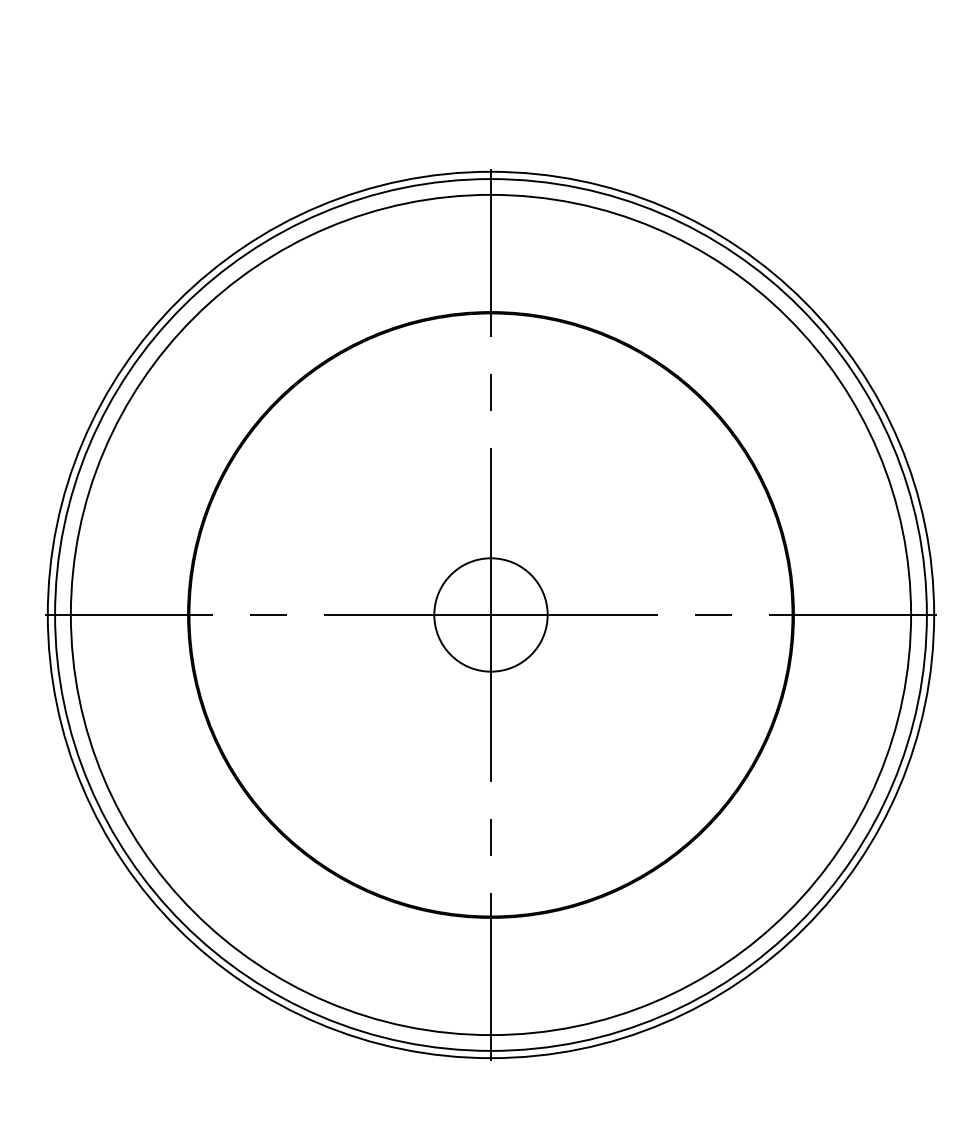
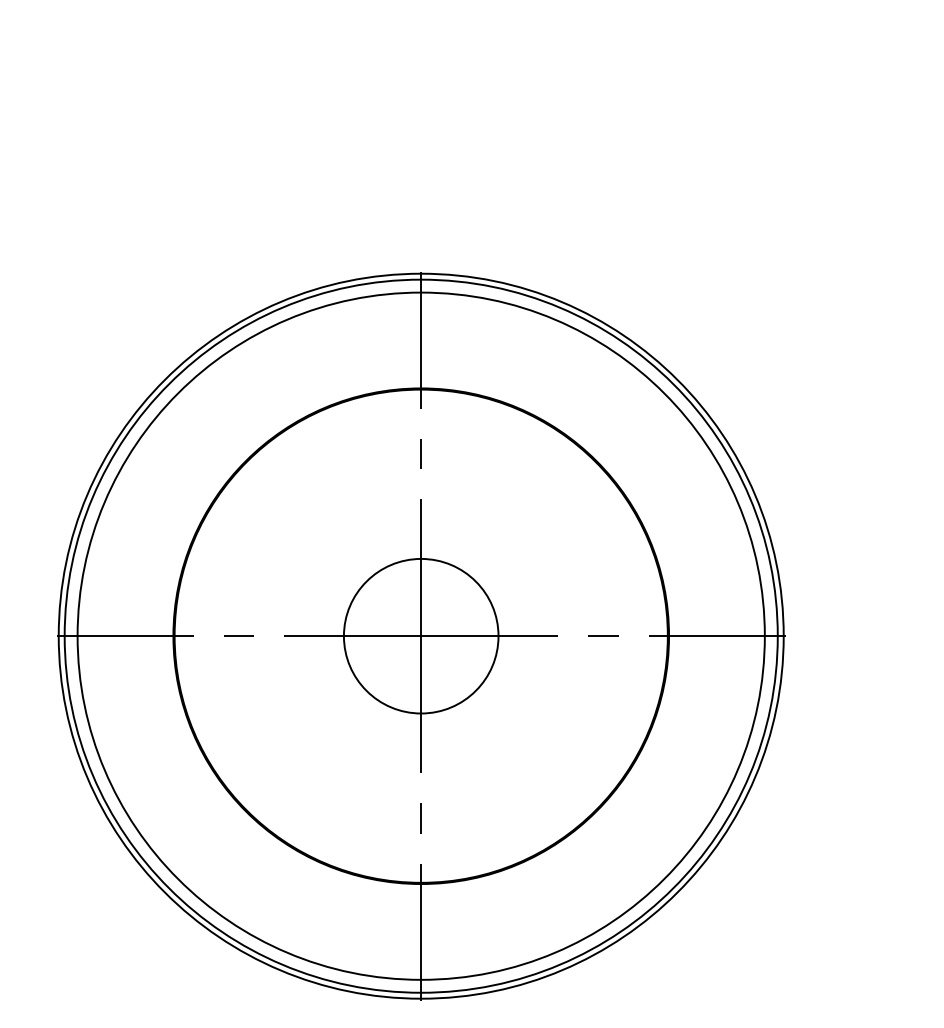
circle: (490, 614) -> (420, 635), size x1.67

